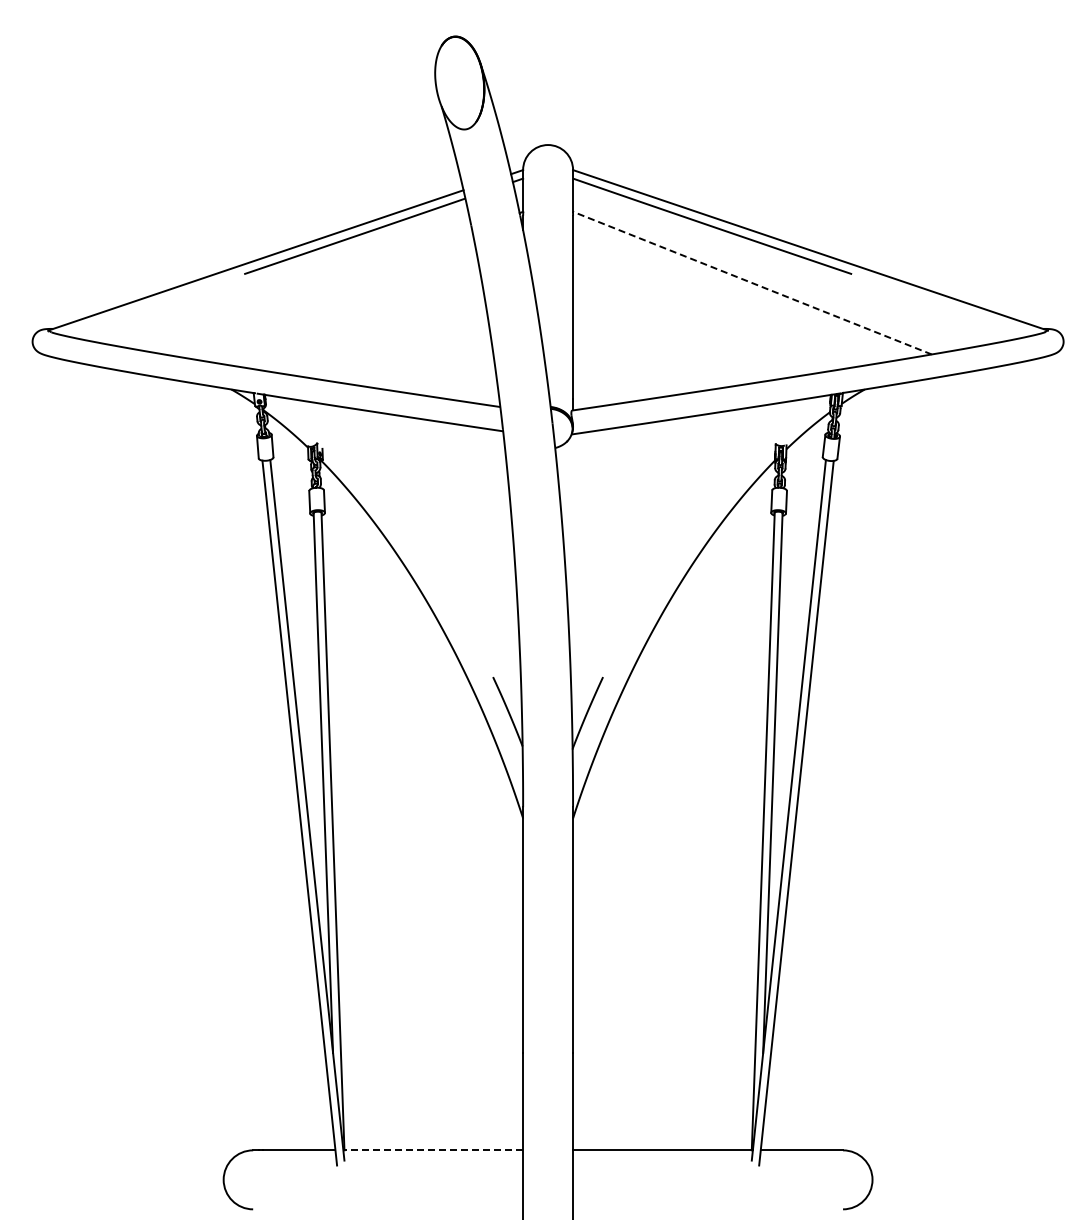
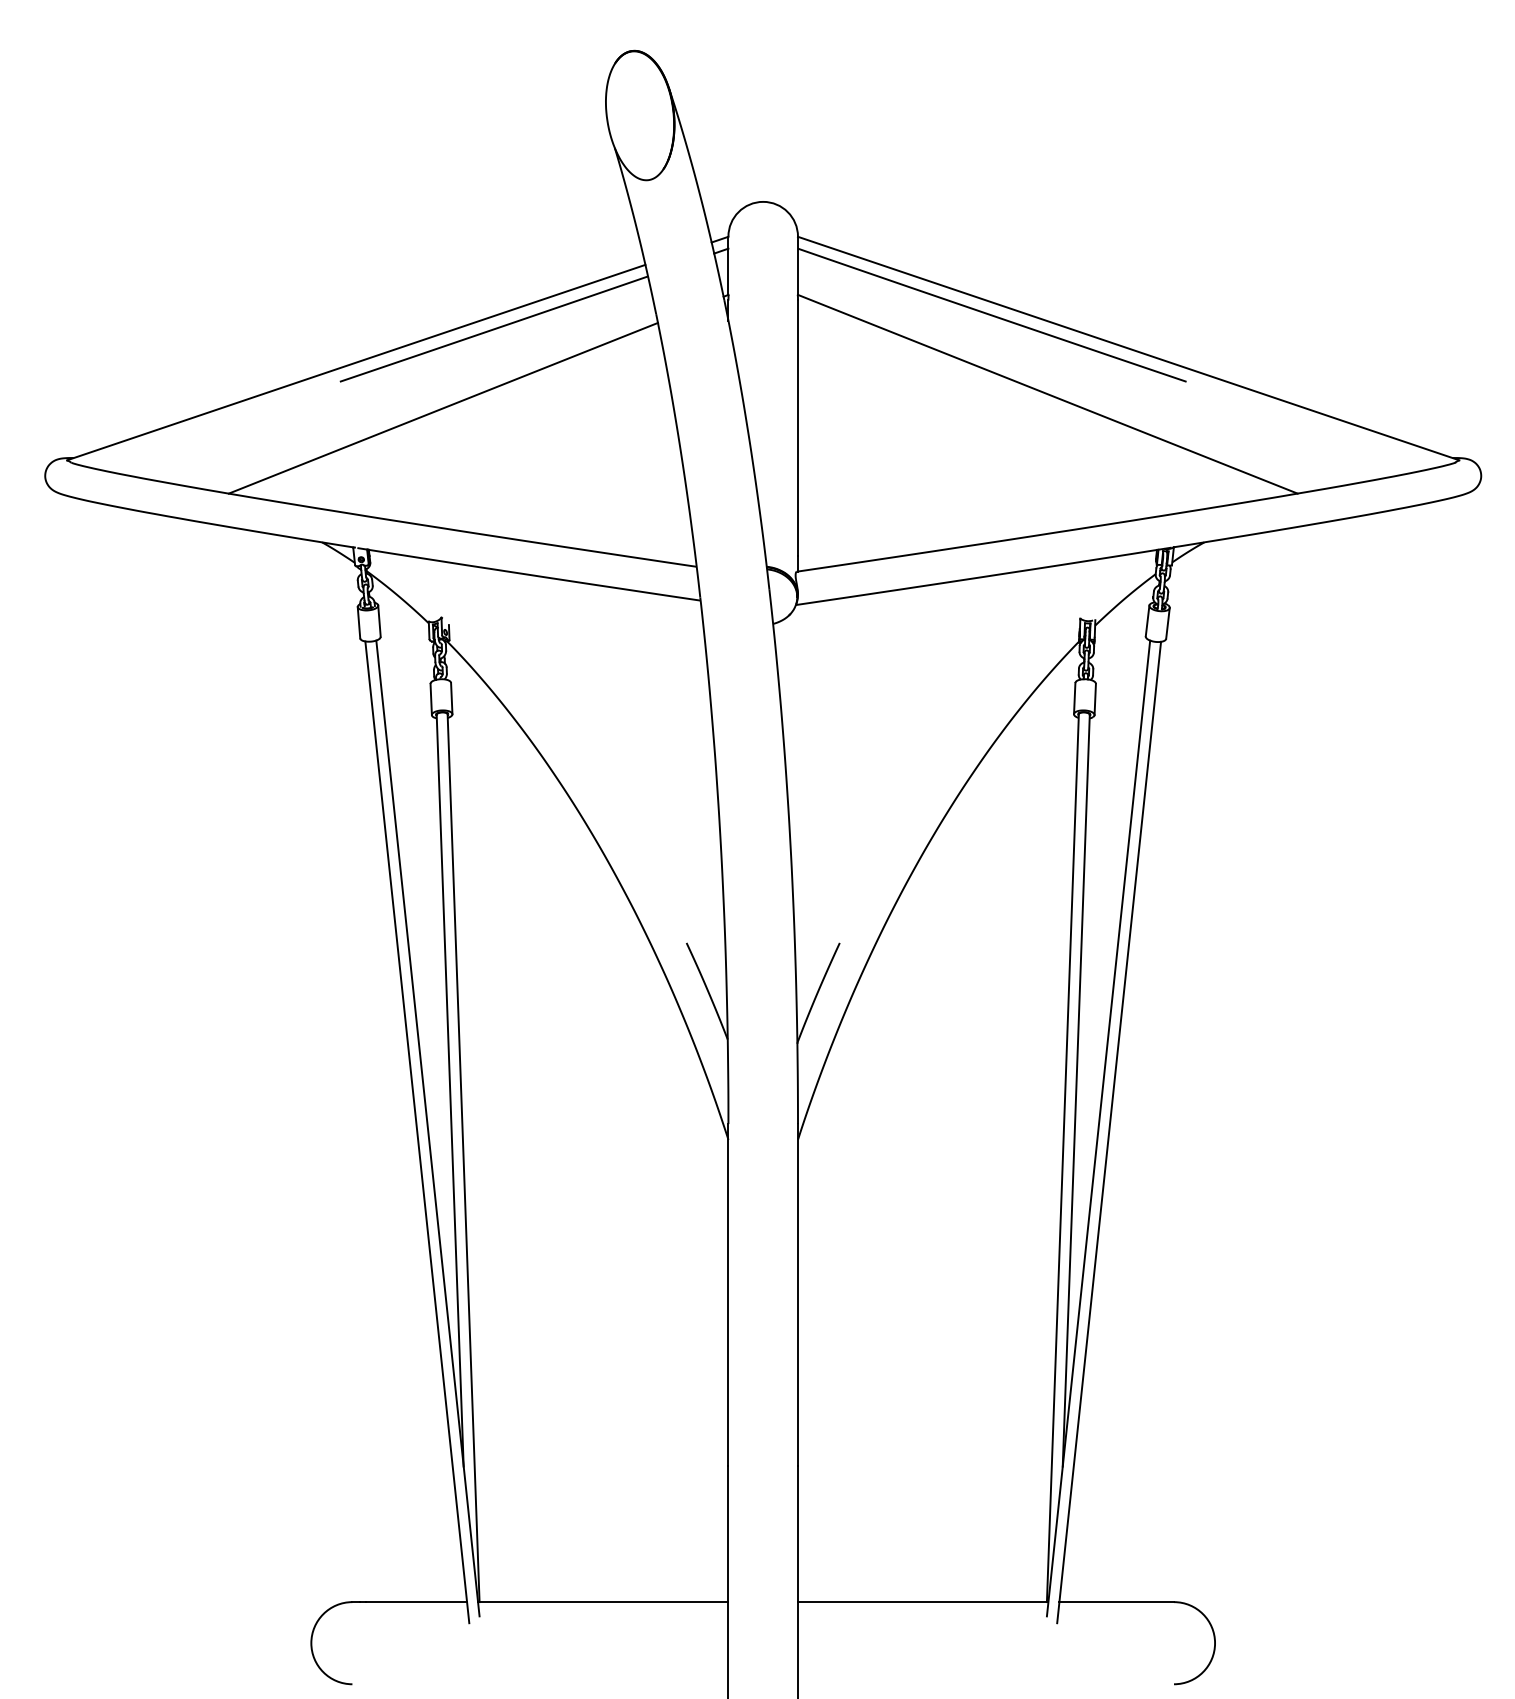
line: (751, 282) -> (1046, 393), dashed -> solid
line: (318, 292) -> (443, 407), added
line: (433, 1150) -> (603, 1602), dashed -> solid

